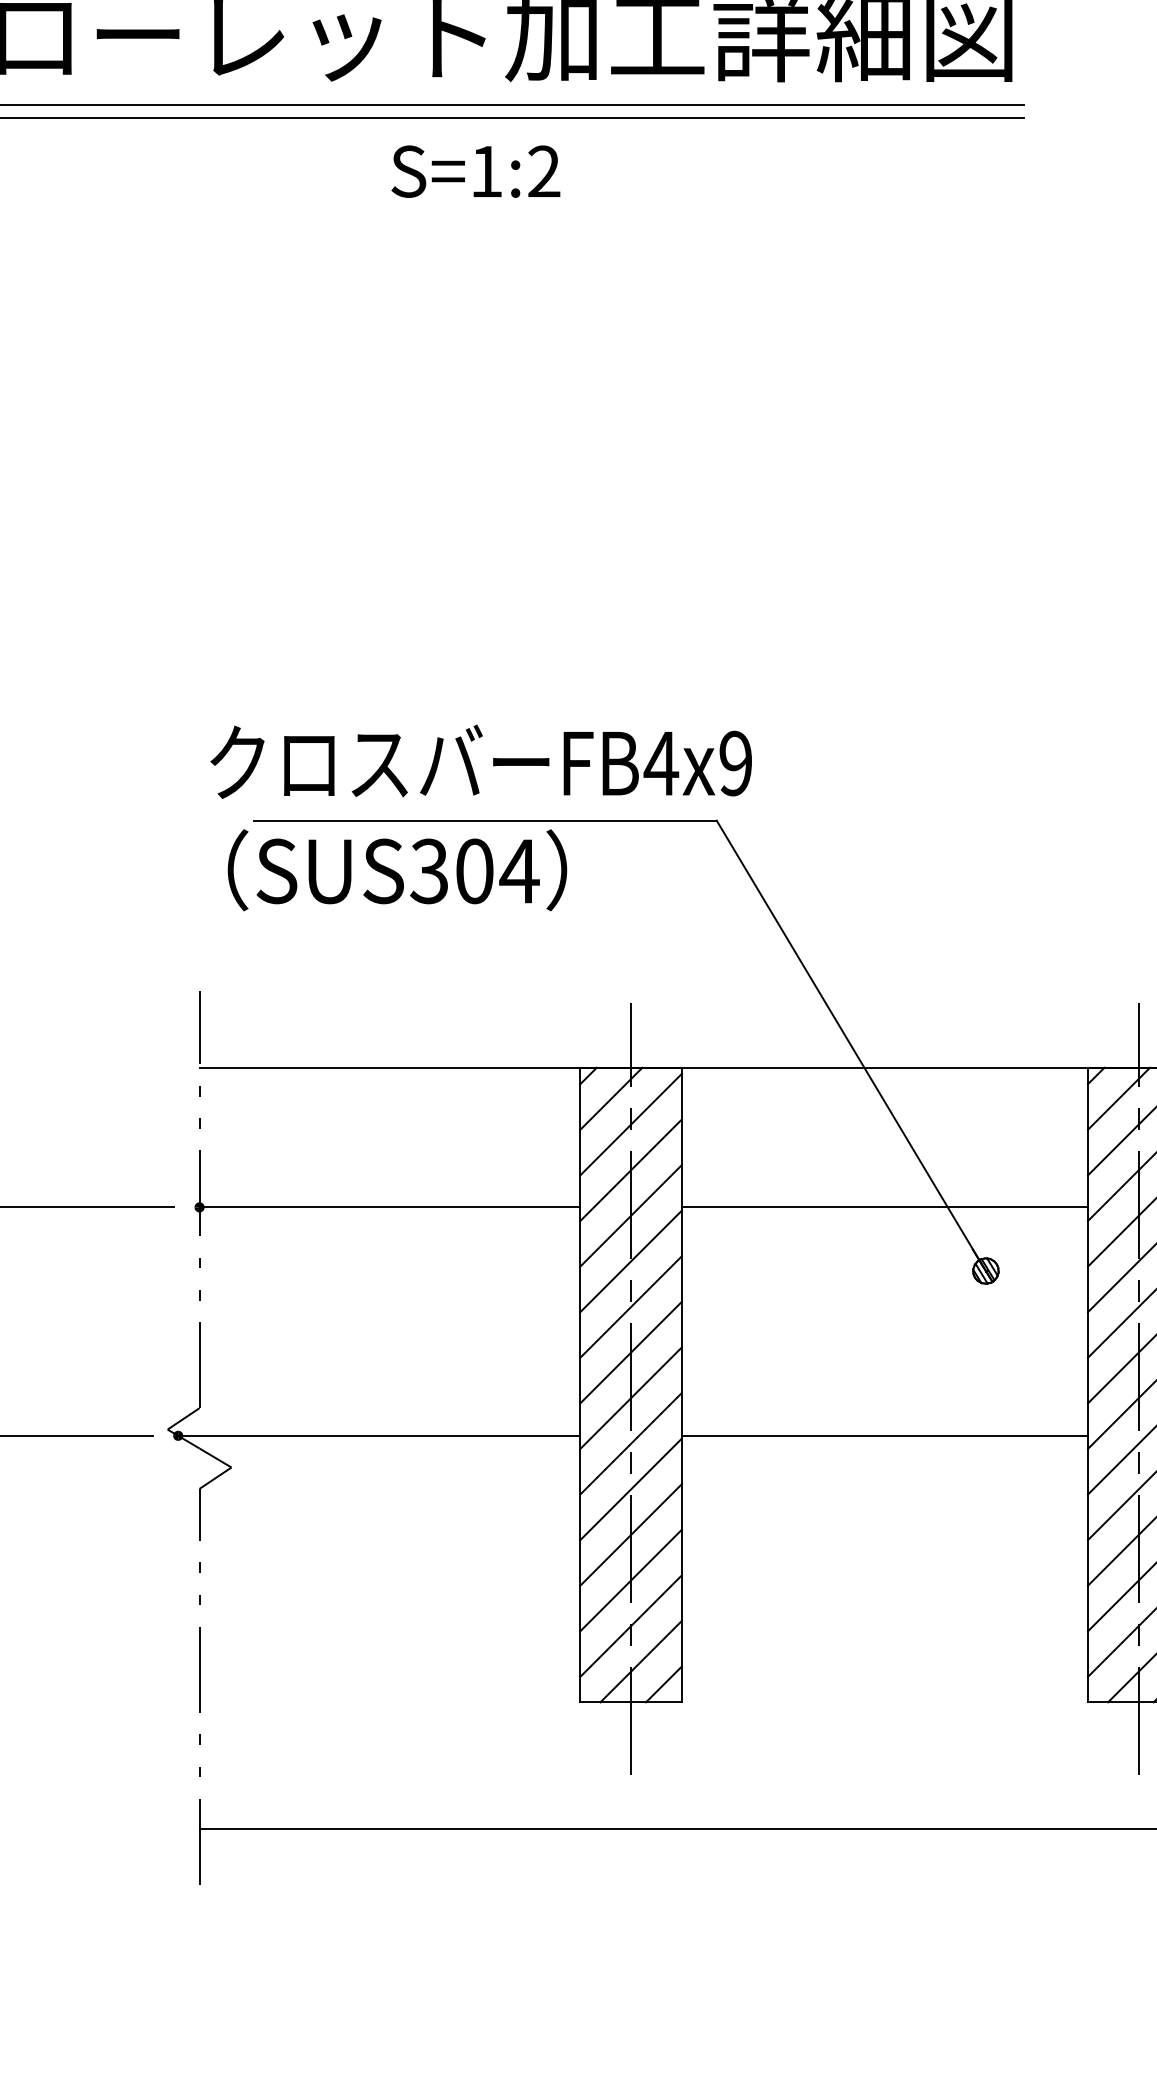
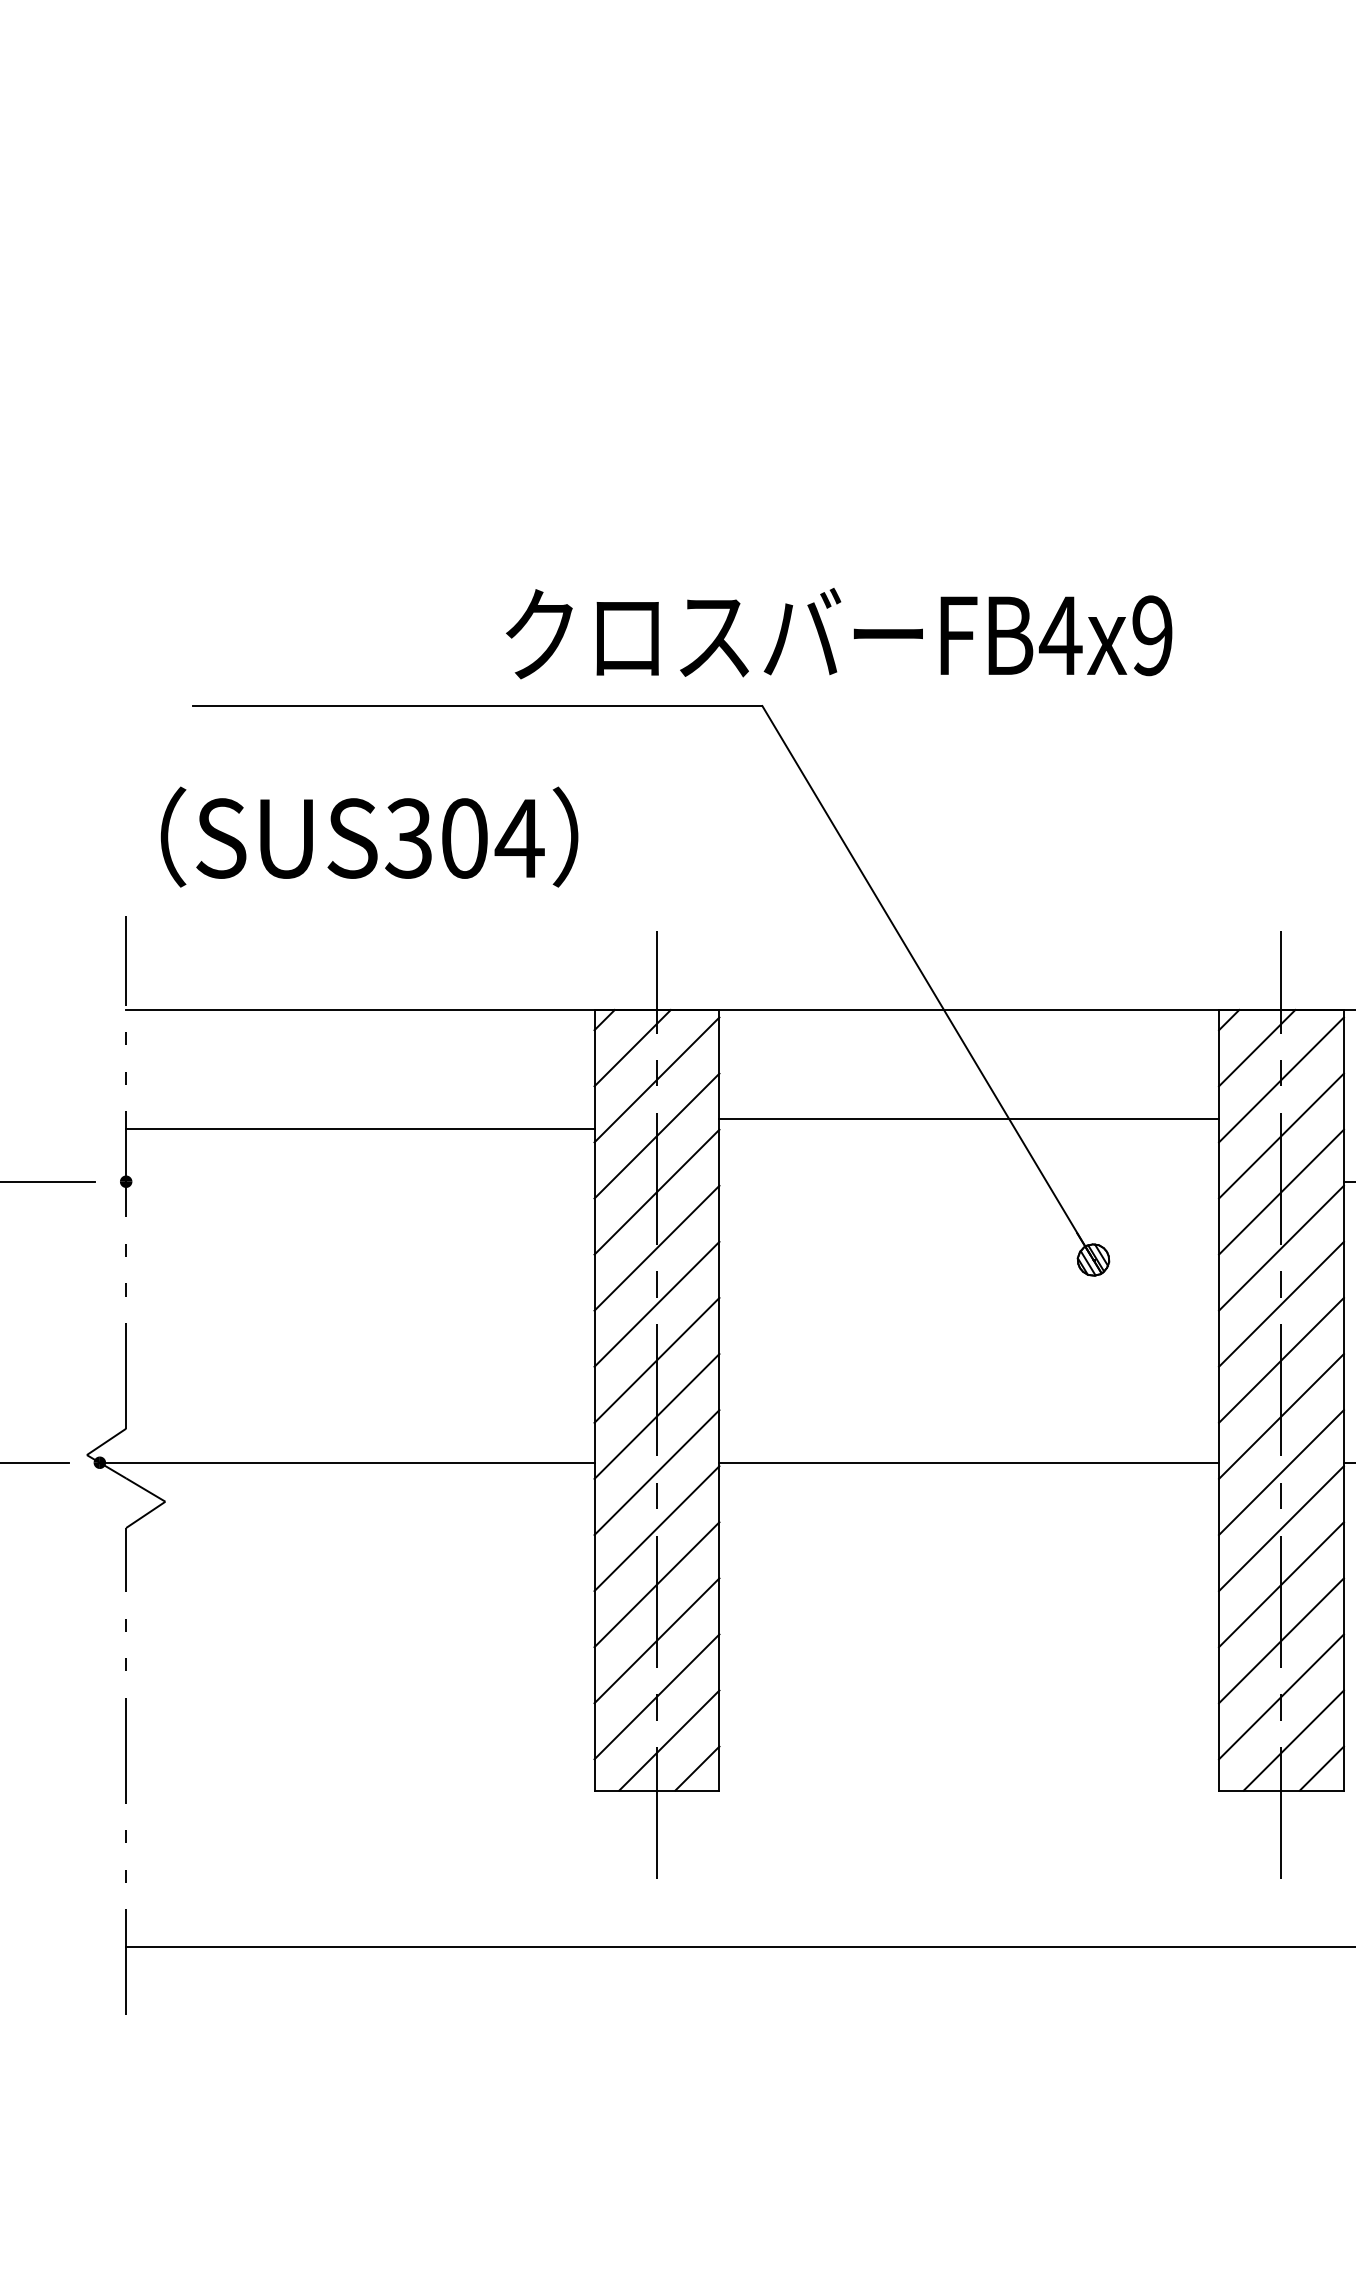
text: (480, 761) -> (838, 633), moved
text: (397, 870) -> (369, 837), moved
line: (389, 1207) -> (359, 1128), moved
line: (884, 1207) -> (968, 1119), moved

